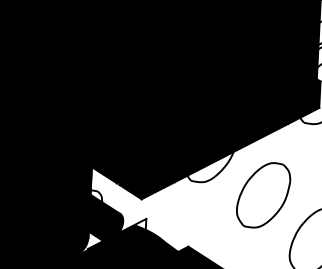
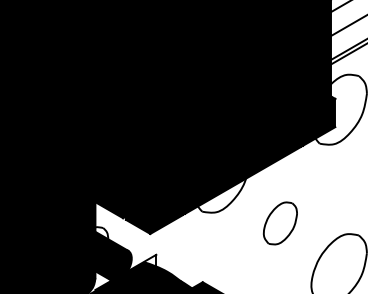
part: (263, 195) -> (280, 223), size x0.6

